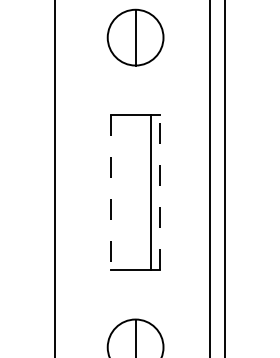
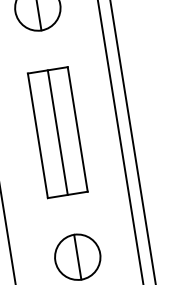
line: (150, 192) -> (57, 132), moved
line: (160, 192) -> (77, 129), dashed -> solid
line: (110, 193) -> (37, 136), dashed -> solid

